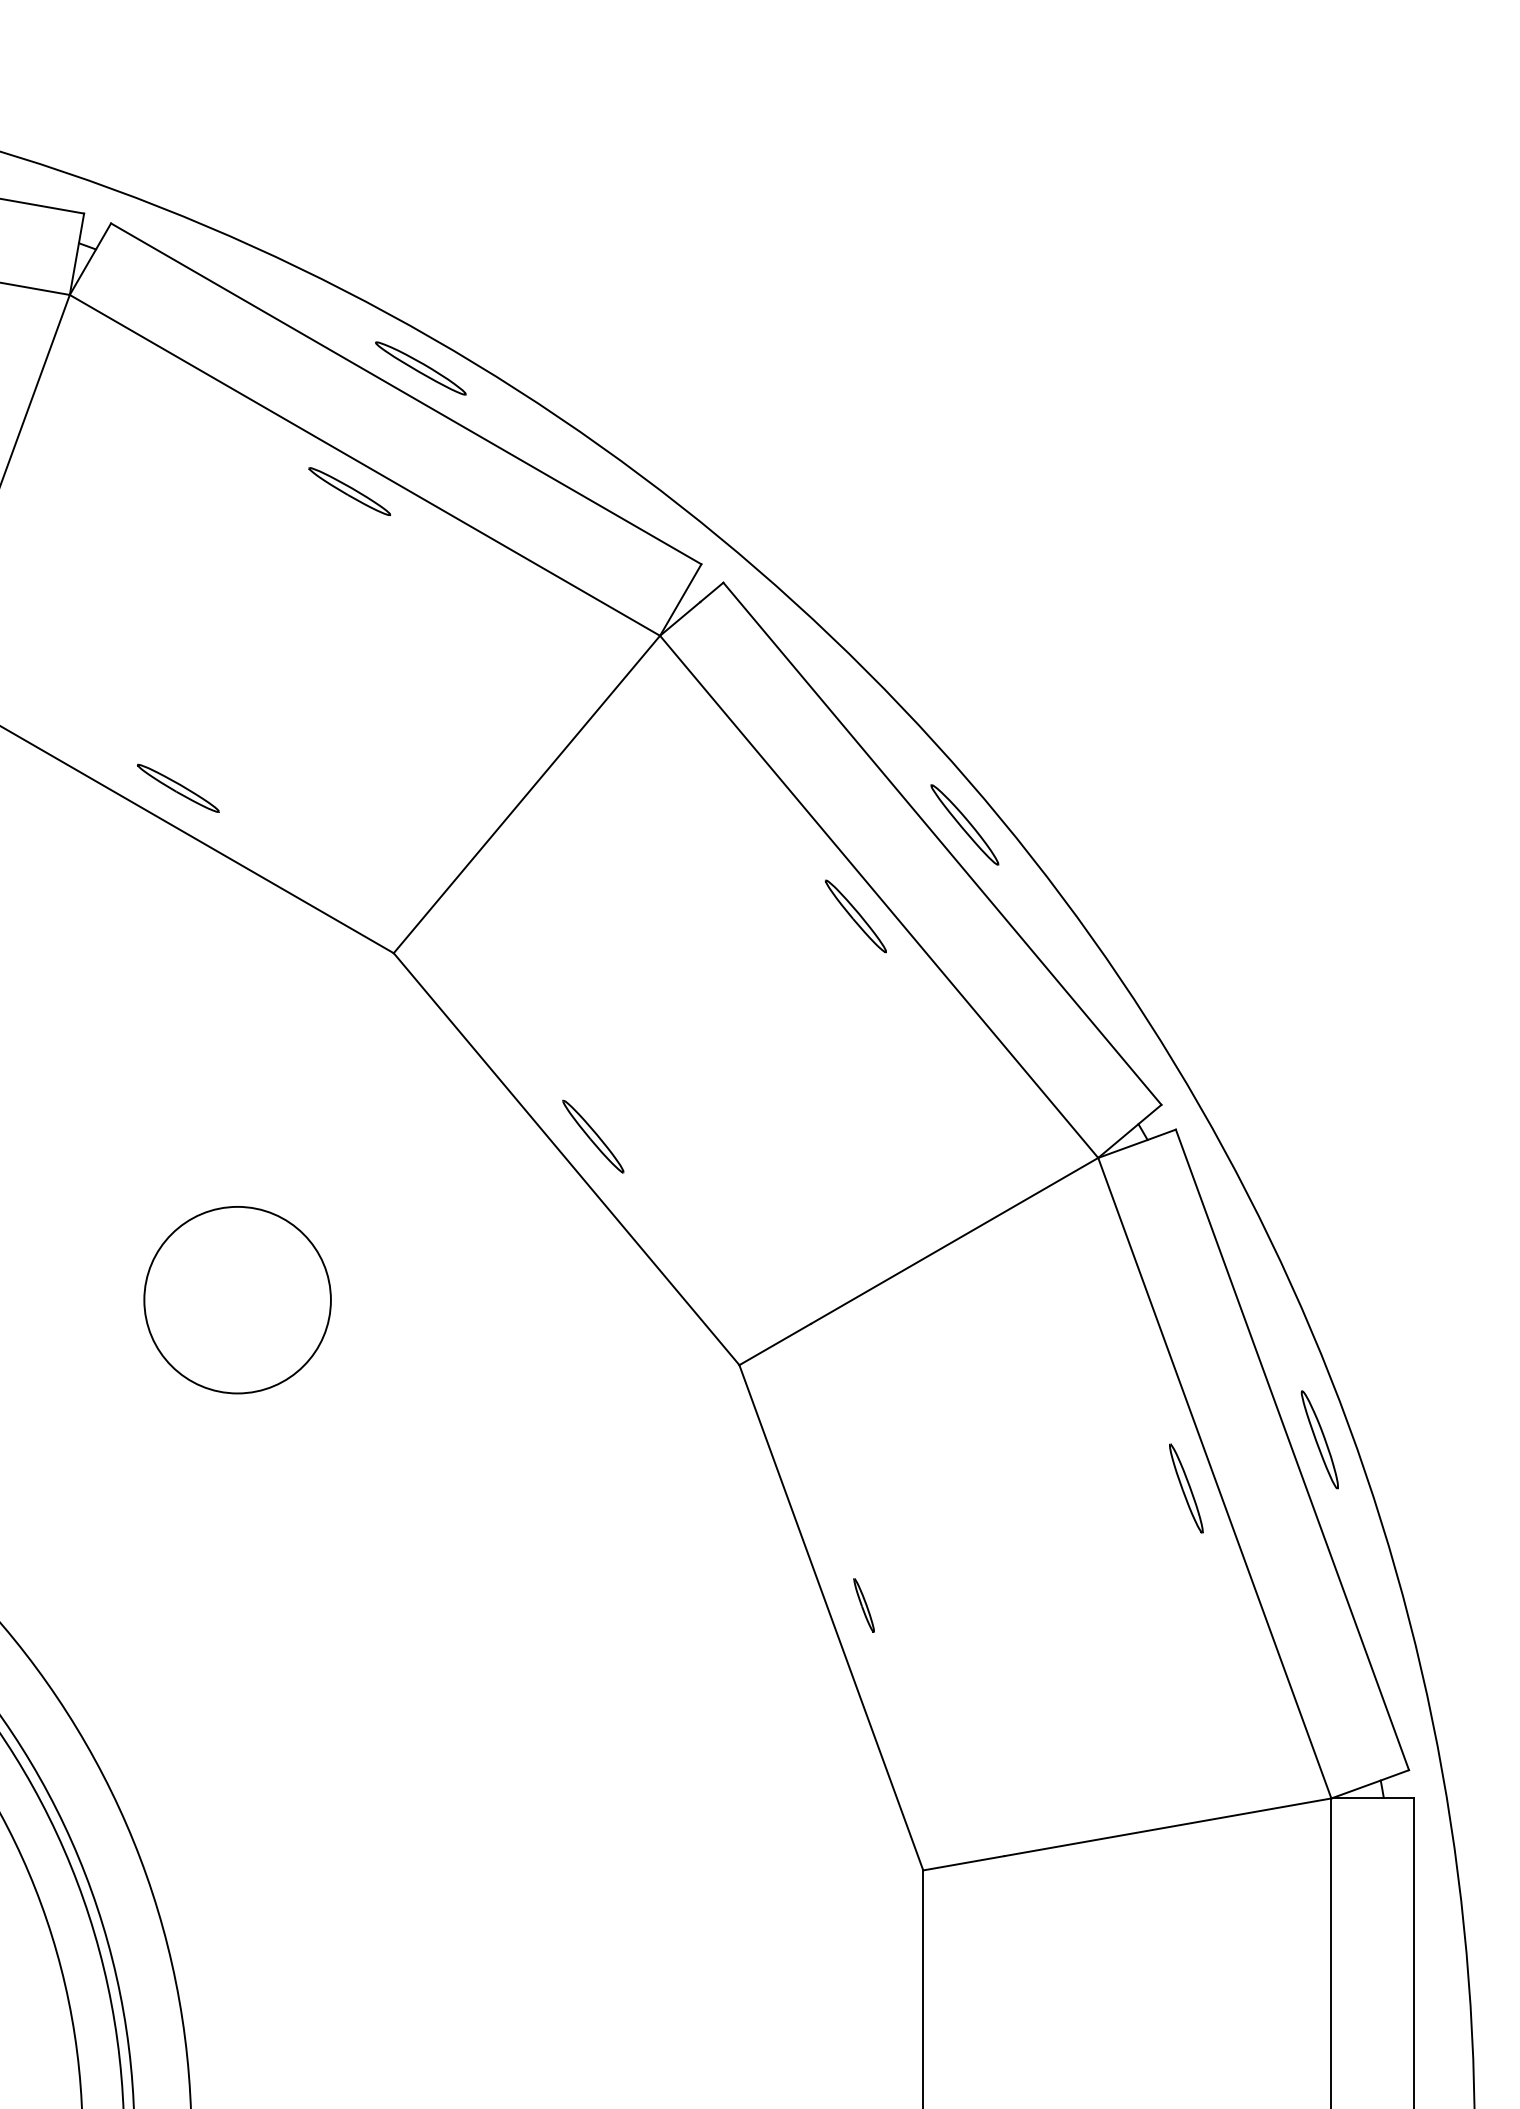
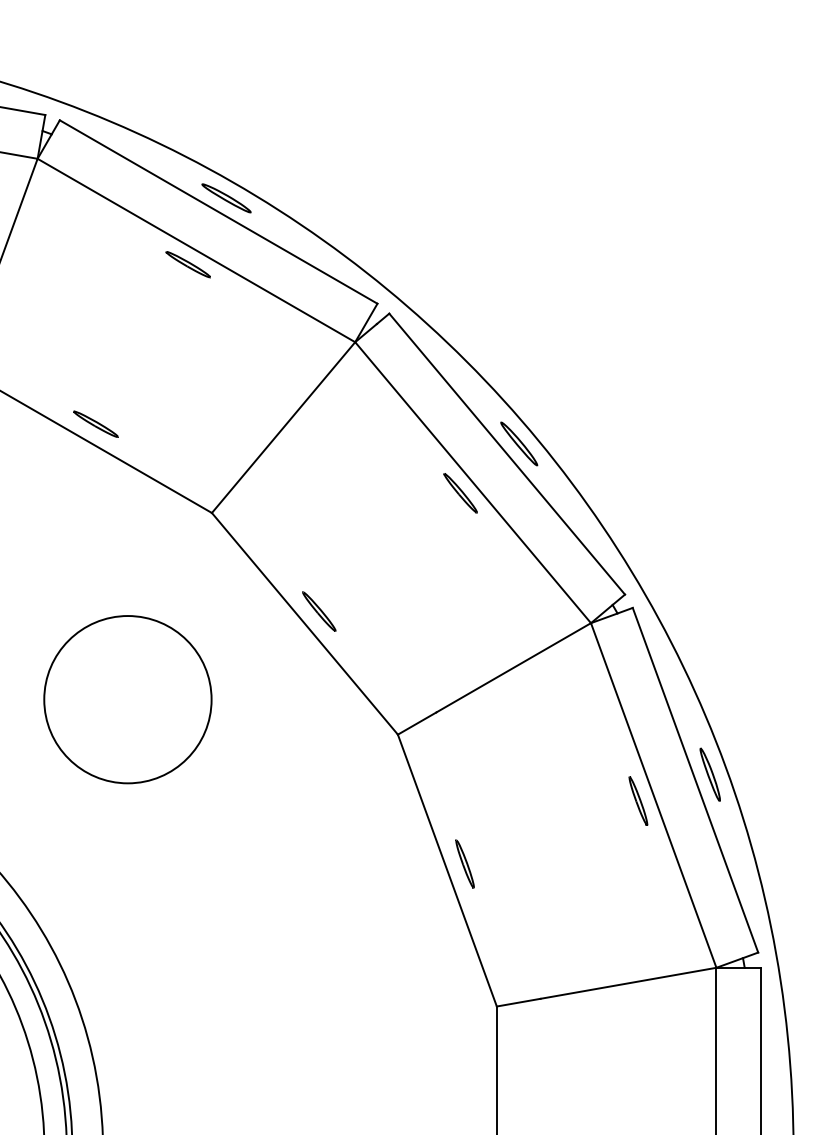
circle: (236, 1299) -> (127, 699), size x1.67
part: (863, 1604) -> (464, 863), size x1.67

